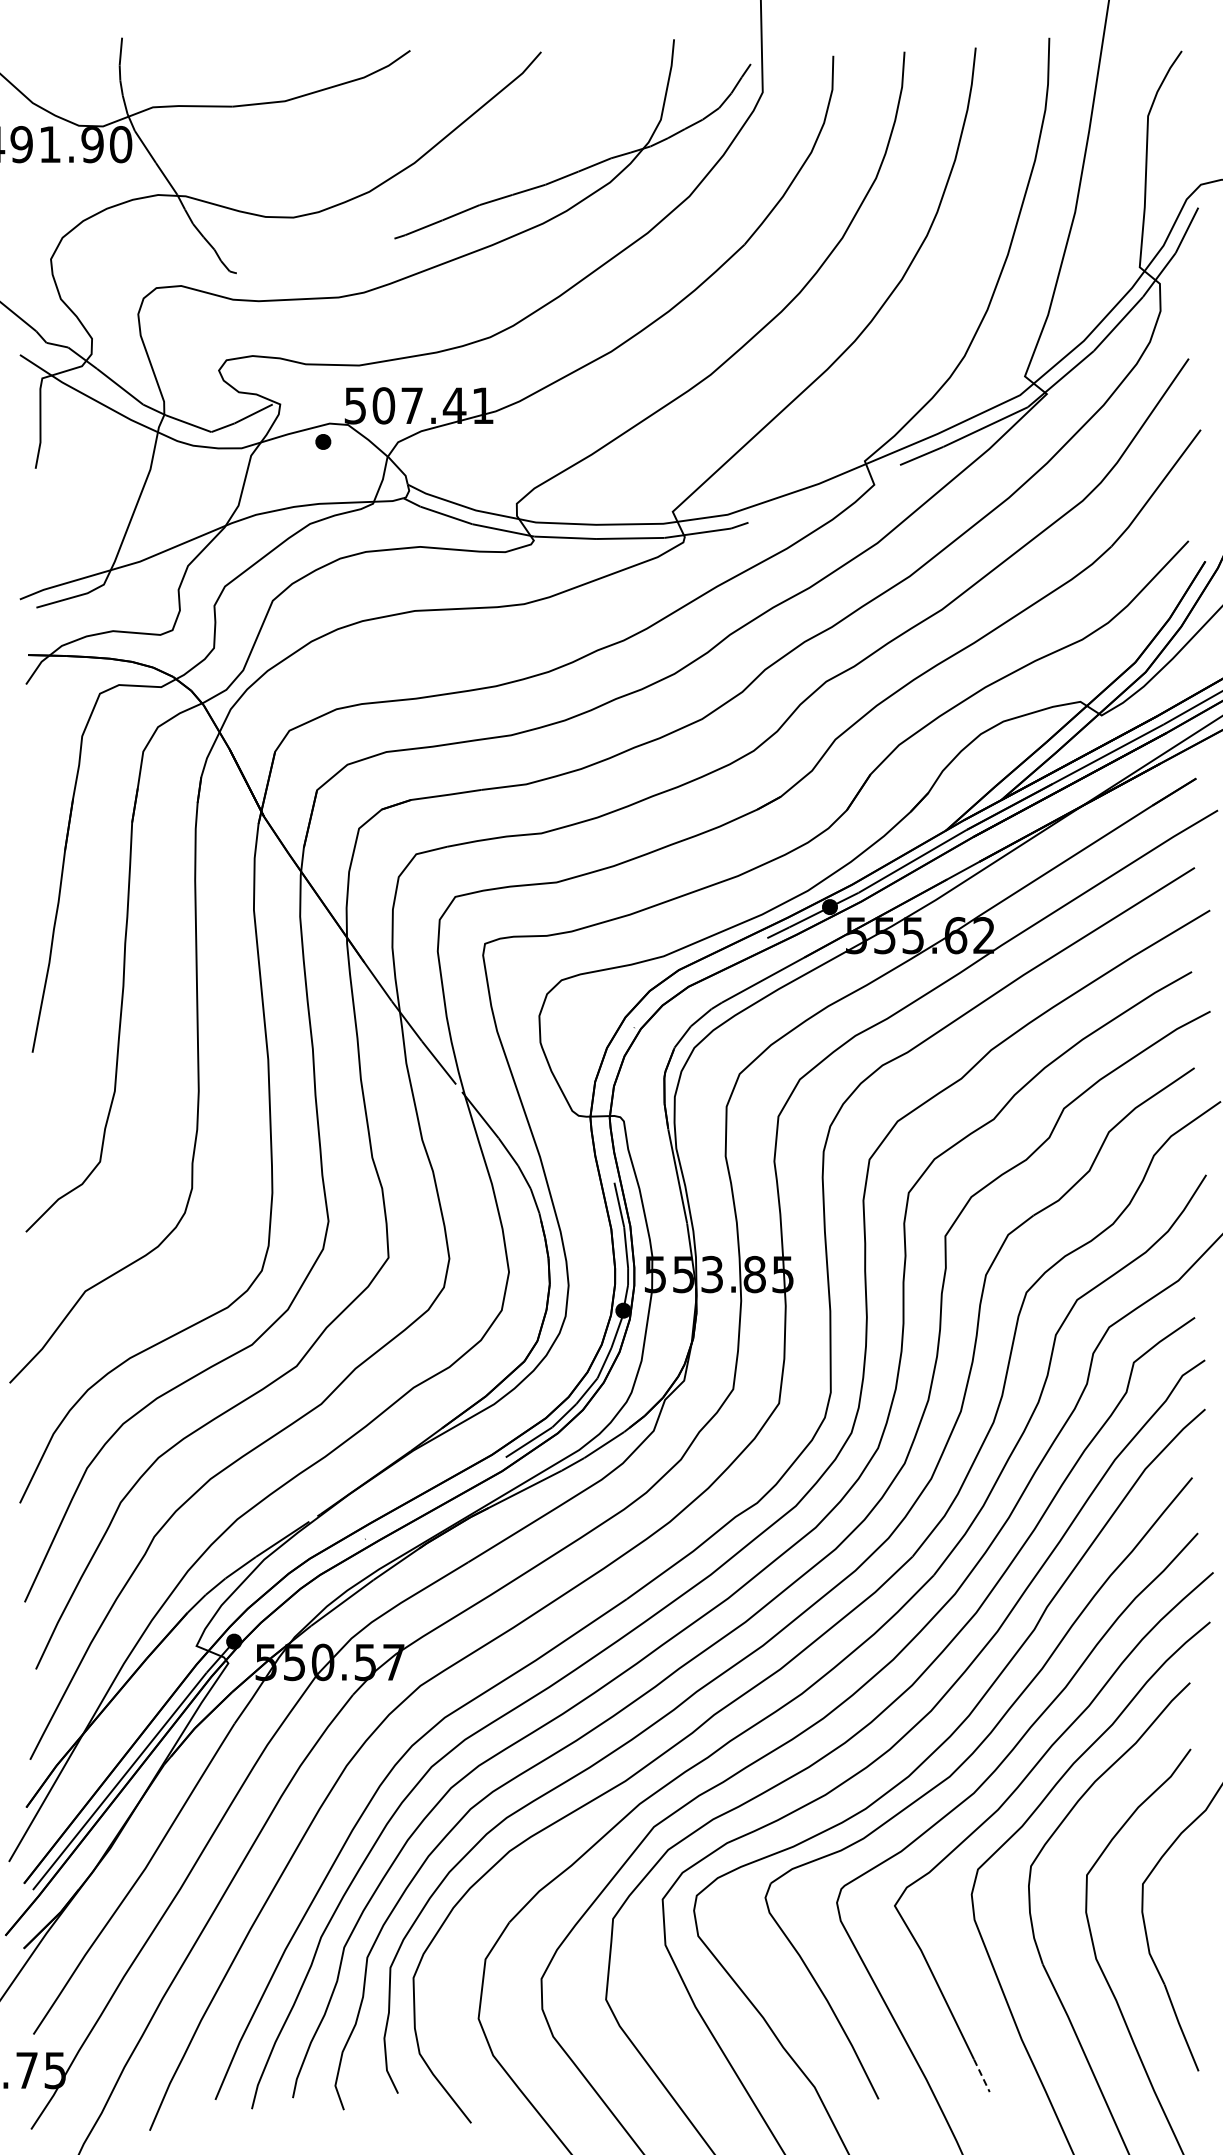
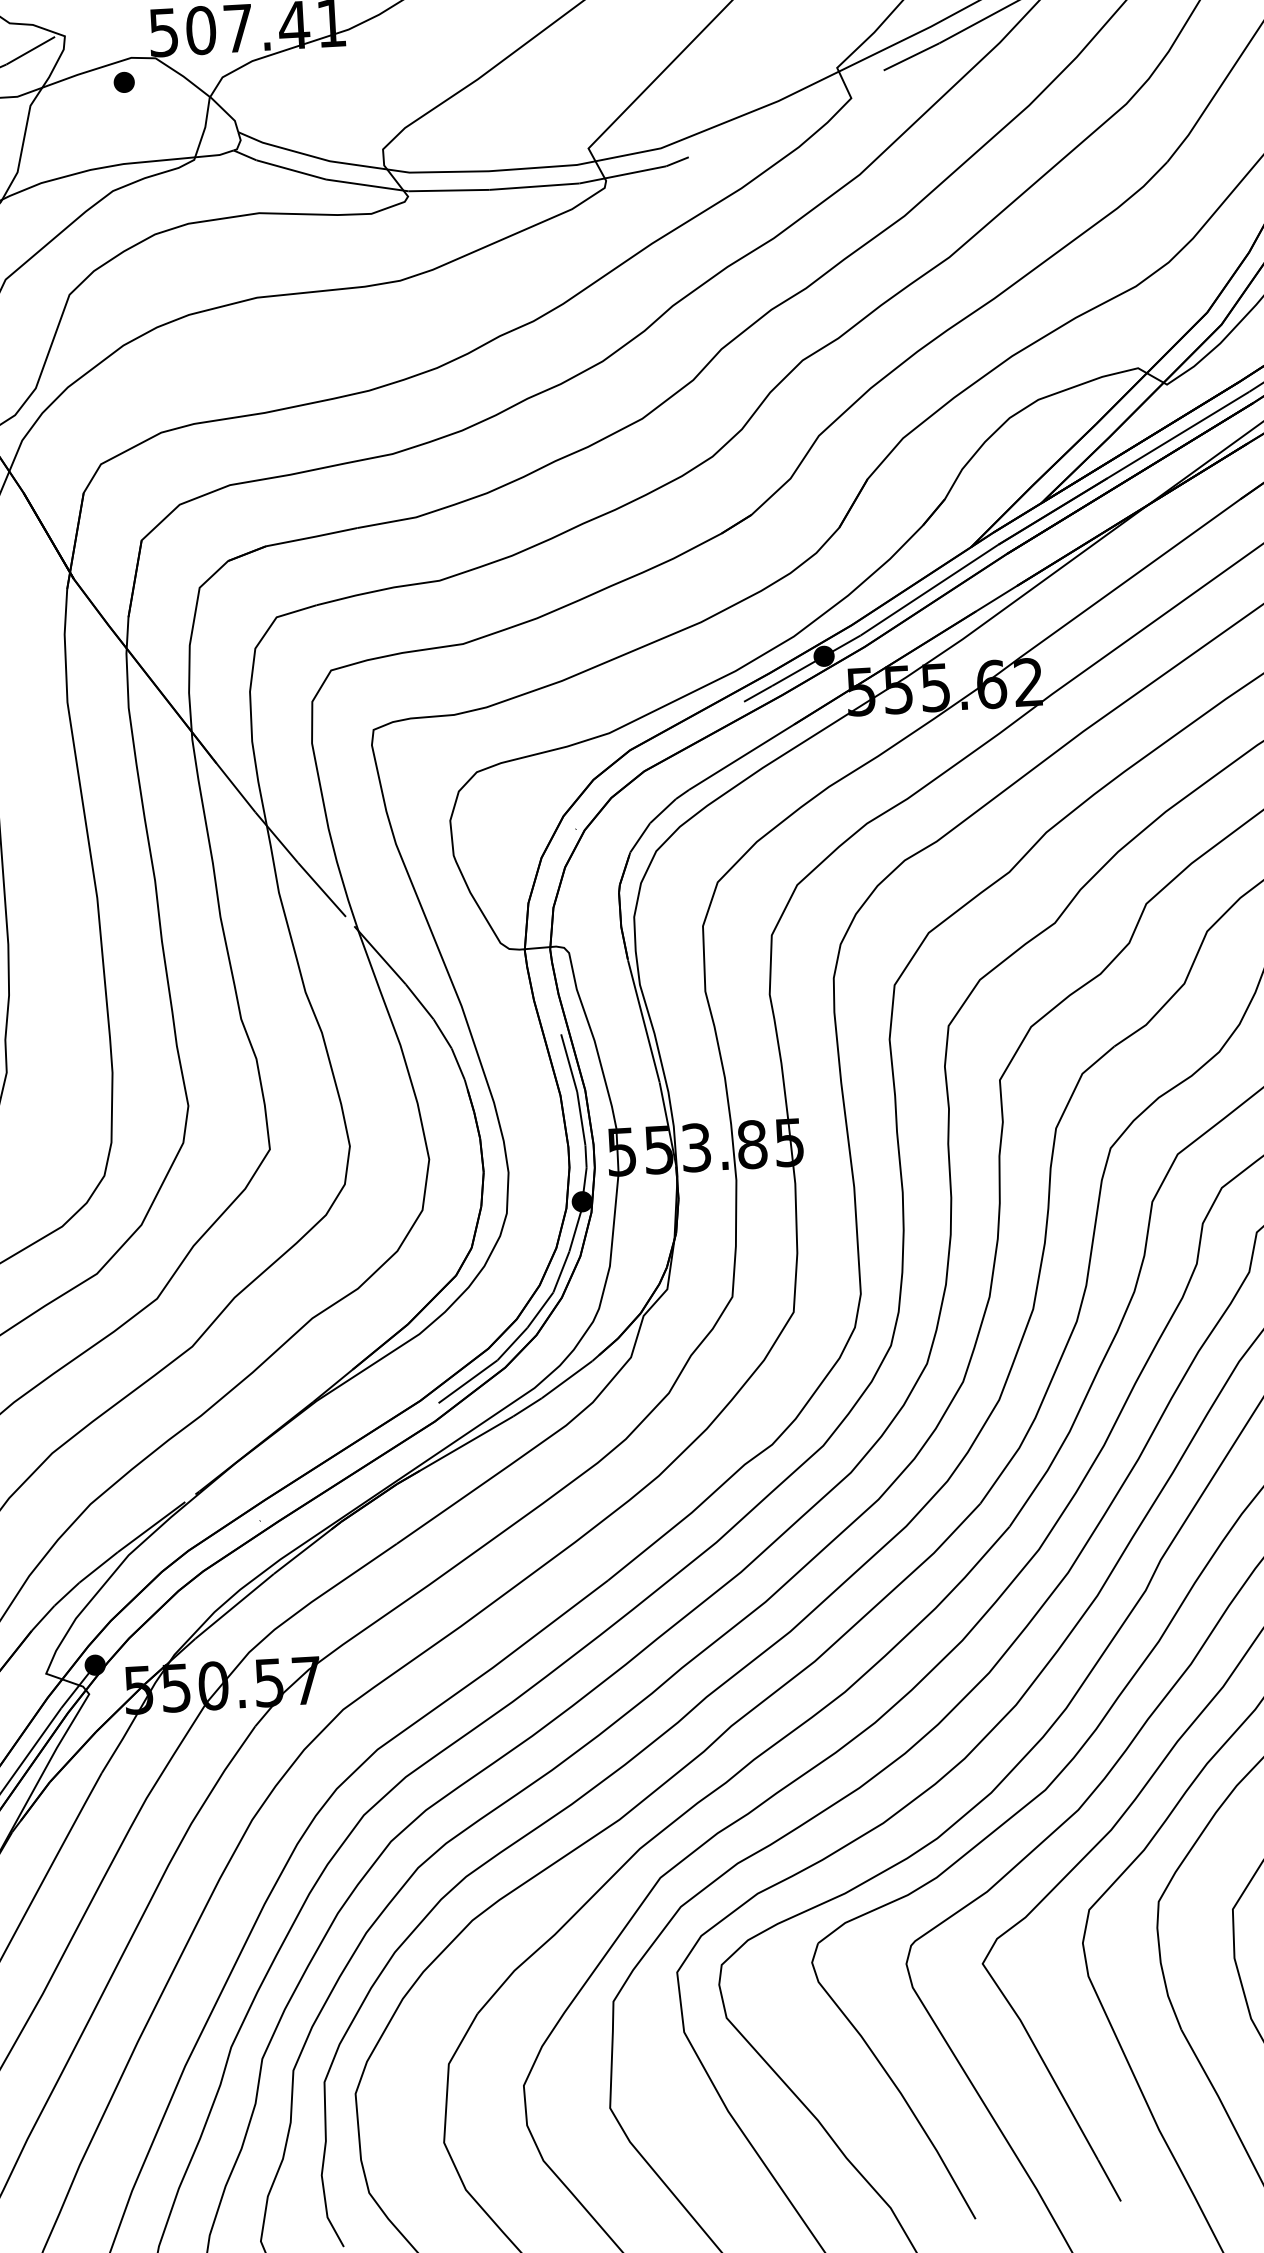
line: (982, 2076) -> (1110, 2181), dashed -> solid

